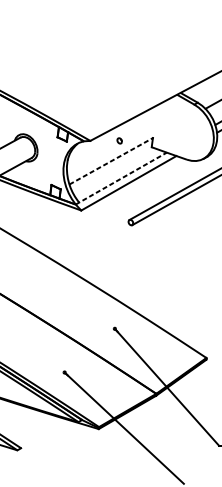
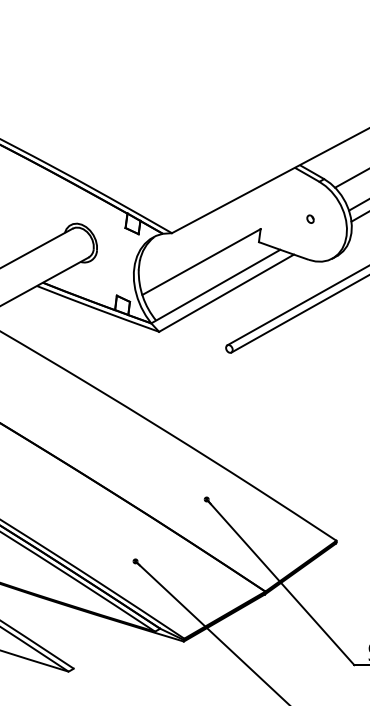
part: (119, 140) -> (310, 218), moved
line: (111, 161) -> (201, 262), dashed -> solid
line: (121, 178) -> (216, 286), dashed -> solid

